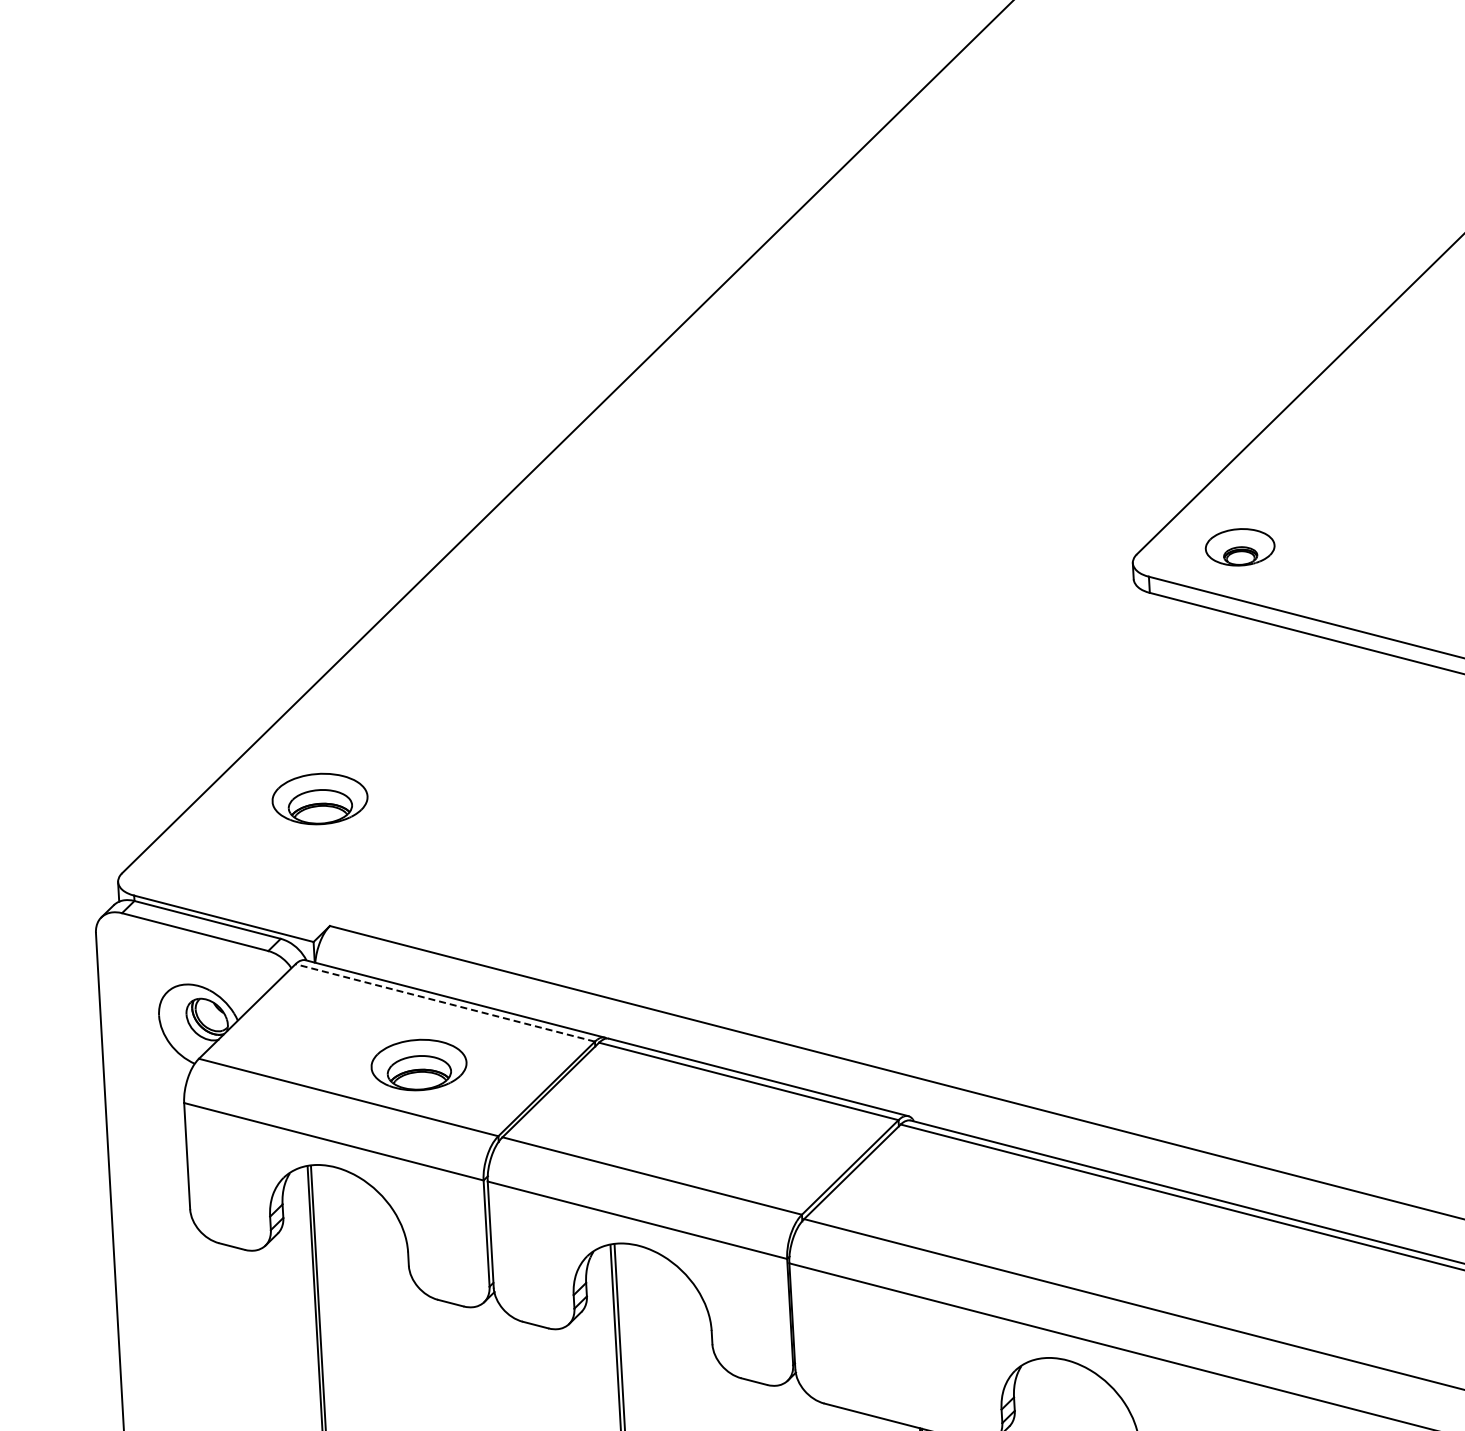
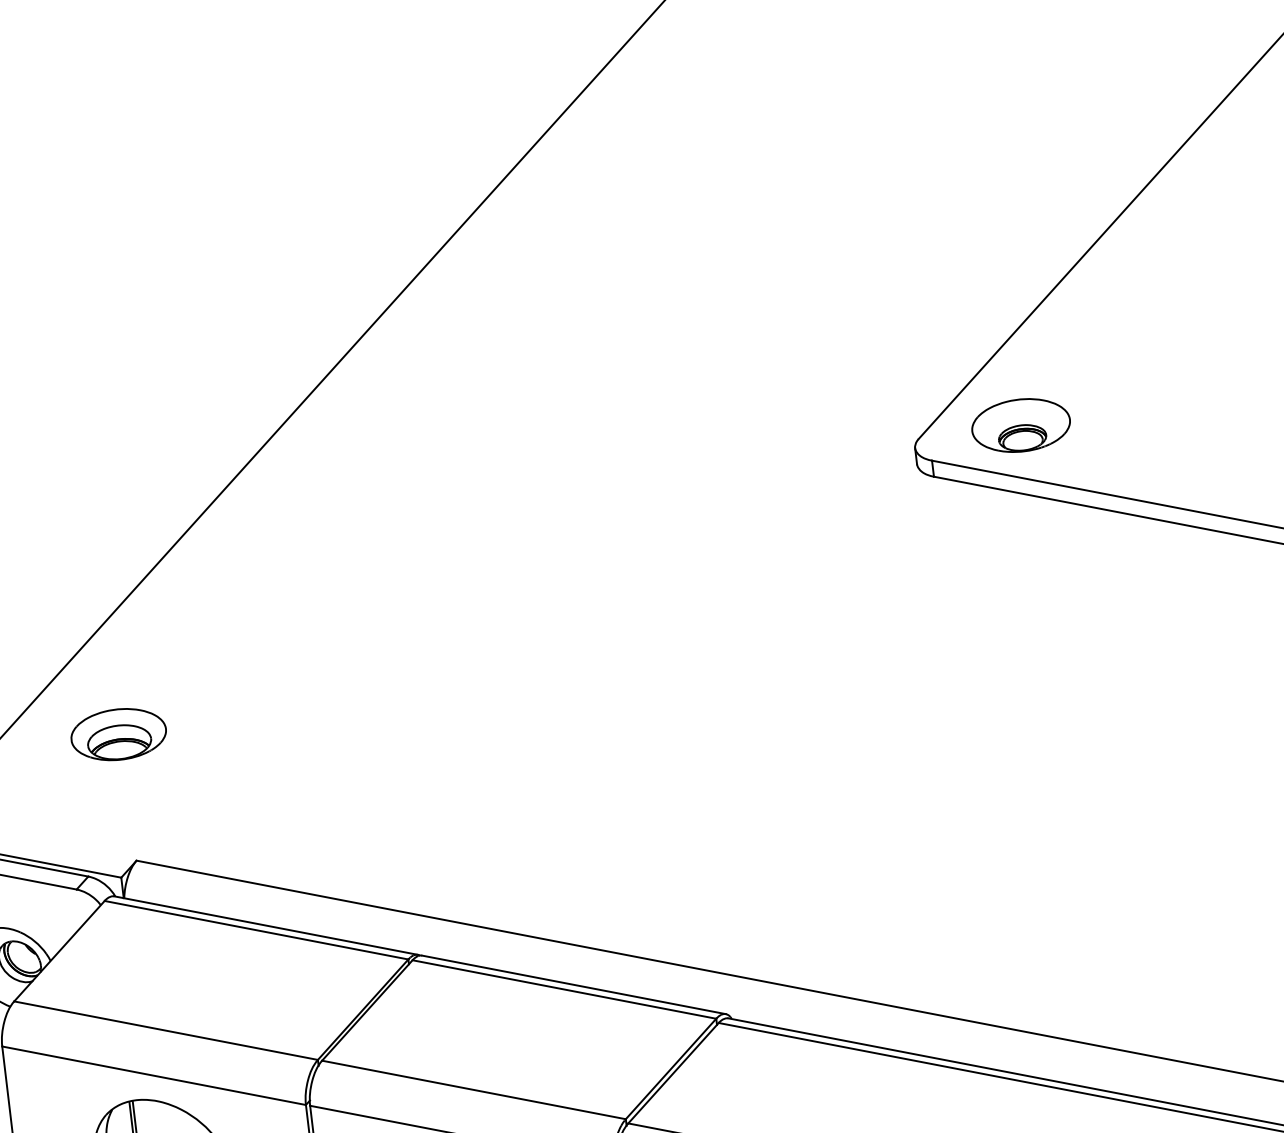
part: (1240, 547) -> (1021, 425), size x1.43
line: (445, 1002) -> (256, 929), dashed -> solid
part: (418, 1064) -> (233, 993), removed

